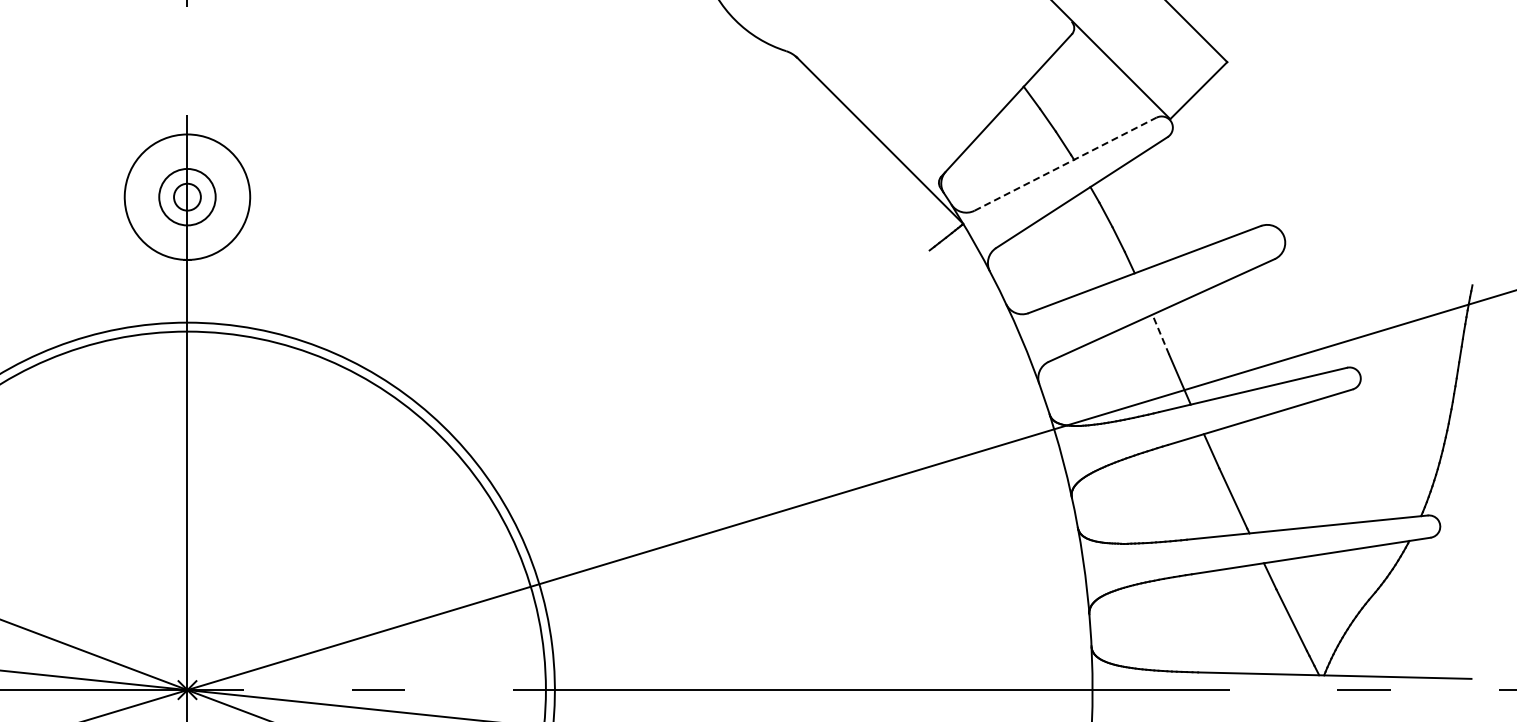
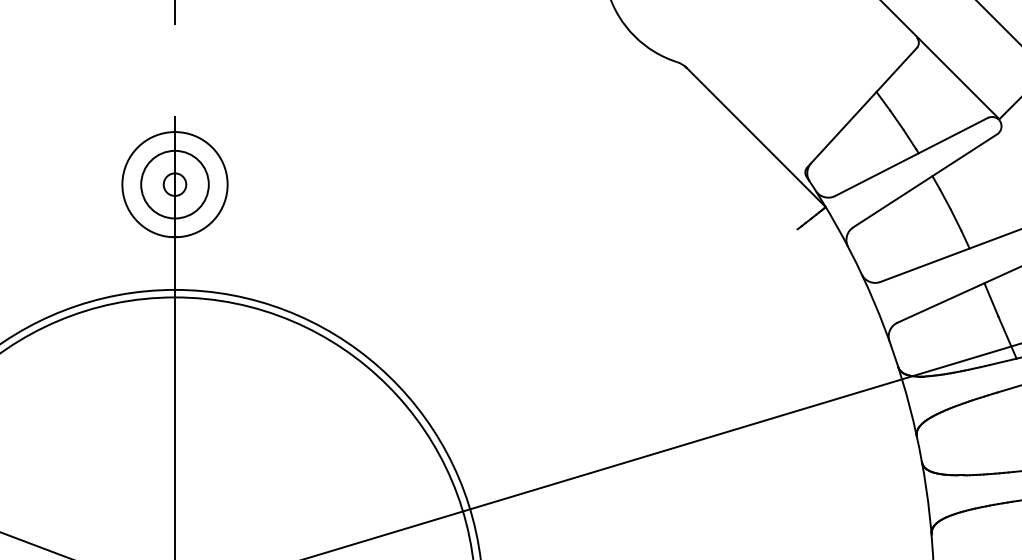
line: (1066, 163) -> (912, 156), dashed -> solid
circle: (187, 196) -> (175, 184), size x1.43
line: (1160, 334) -> (991, 299), dashed -> solid

